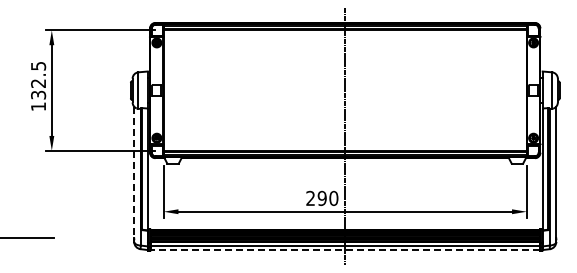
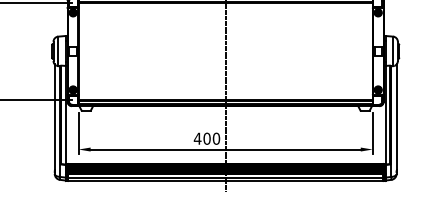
line: (134, 172) -> (55, 117), dashed -> solid
text: (315, 197) -> (201, 138), 290 -> 400
line: (345, 250) -> (225, 180), dashed -> solid

